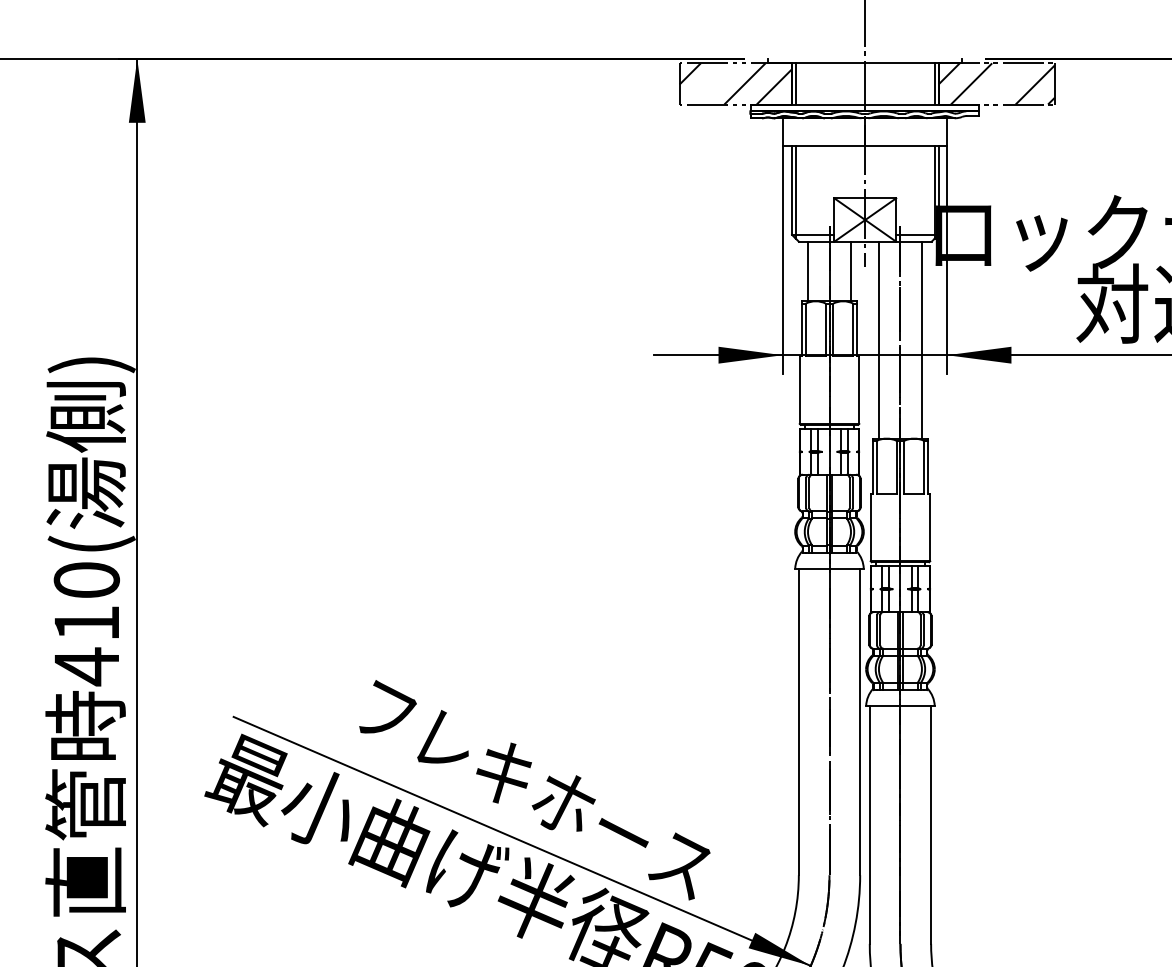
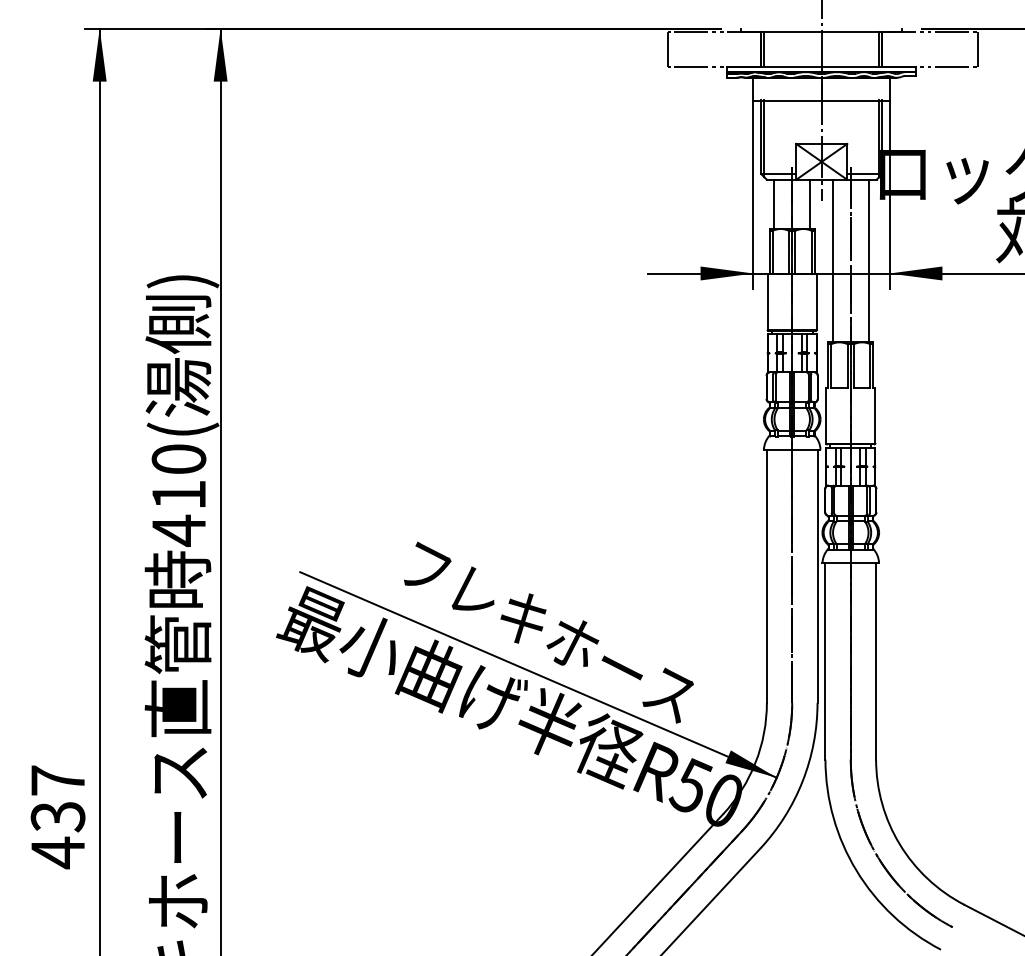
hatch: (735, 83) -> (714, 49), removed
hatch: (996, 83) -> (930, 49), removed

